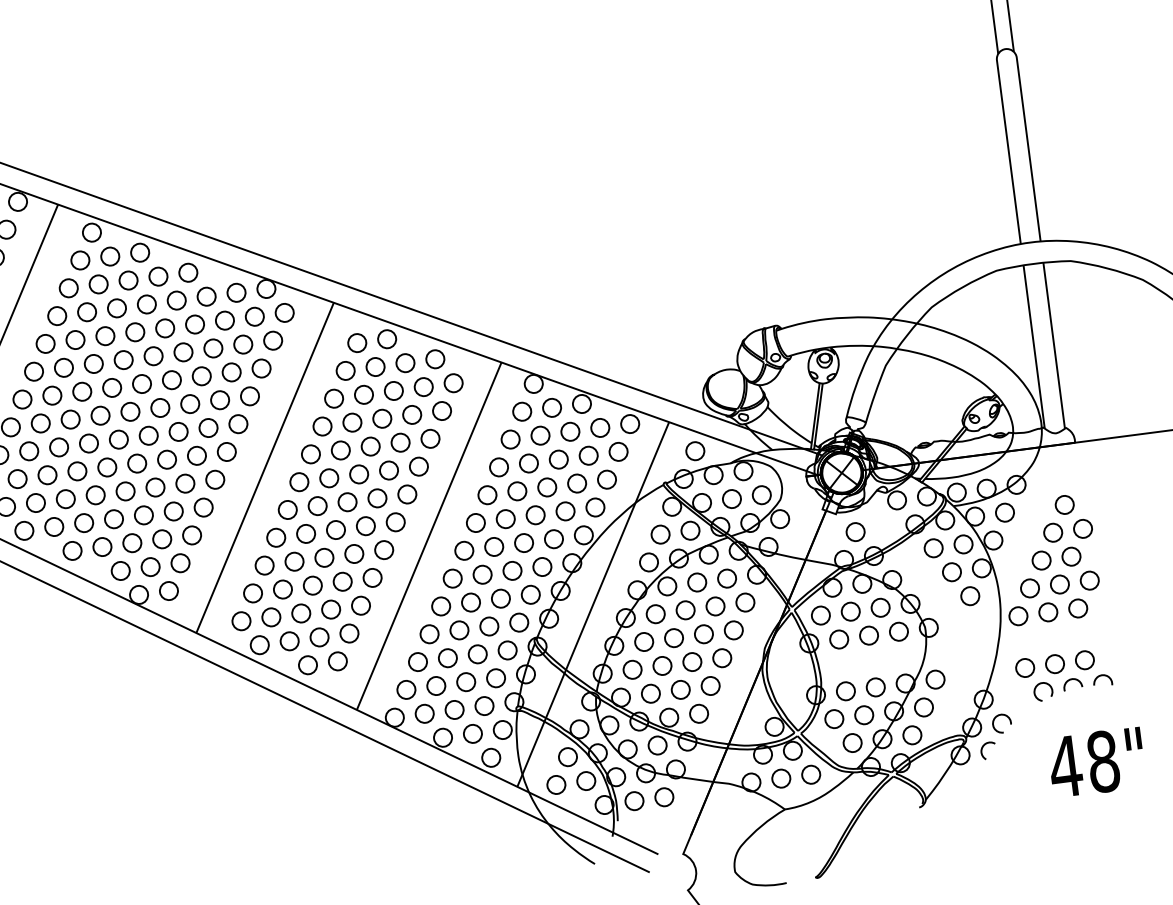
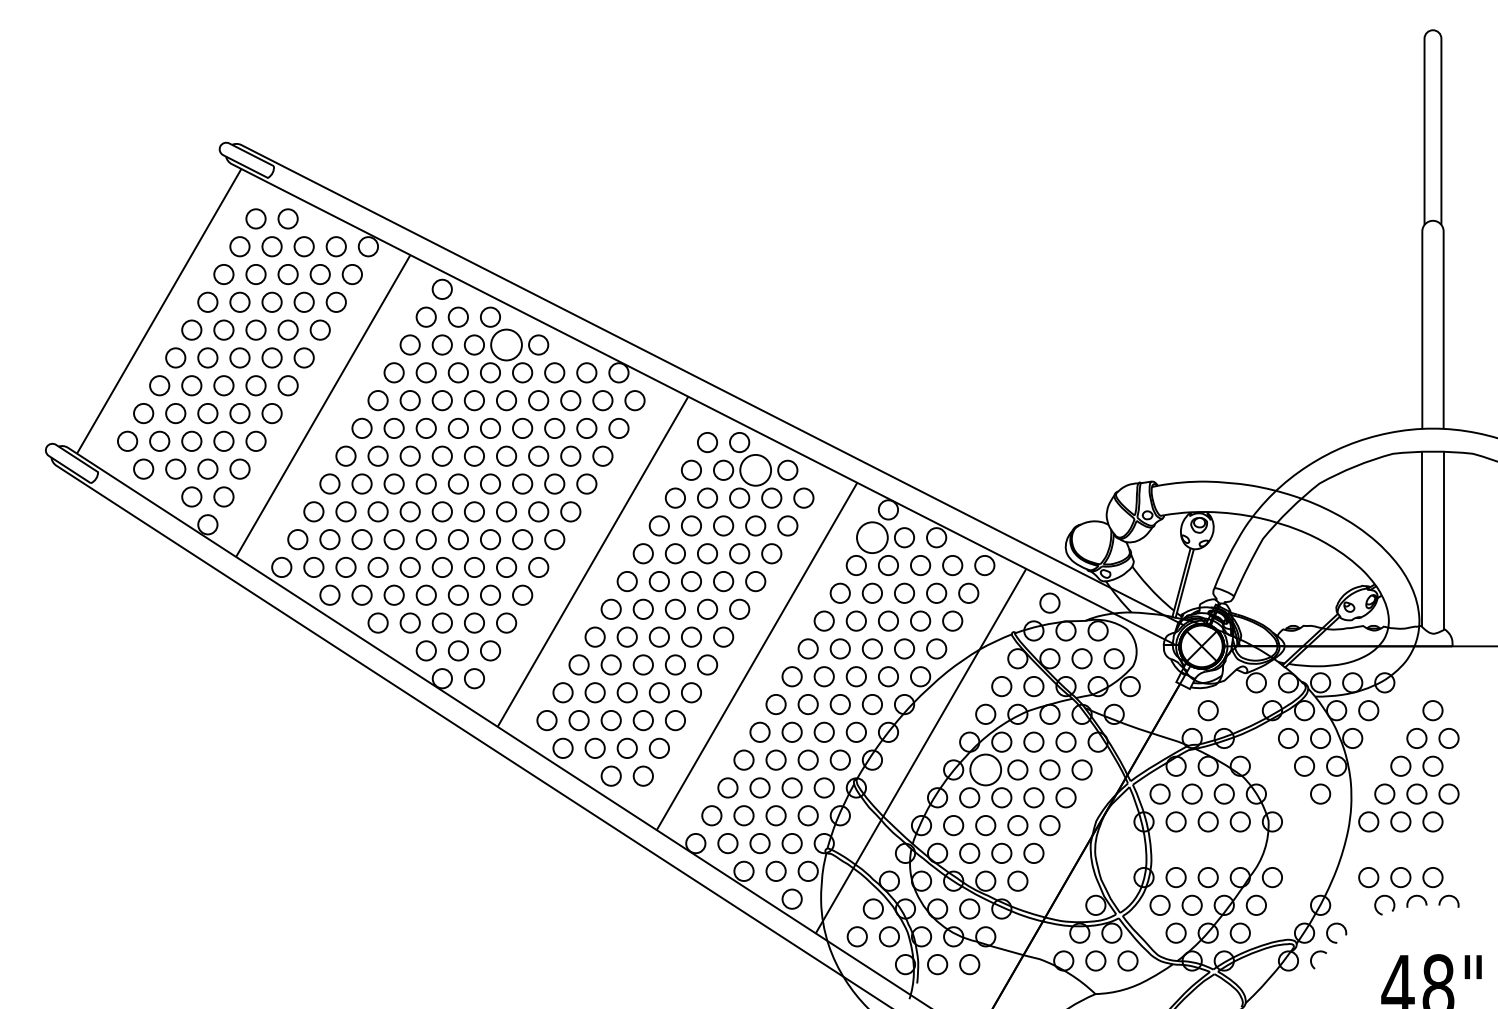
circle: (158, 276) -> (506, 344), size x1.6
circle: (405, 362) -> (755, 469), size x1.6
circle: (522, 411) -> (872, 537), size x1.6
circle: (655, 613) -> (985, 769), size x1.6

